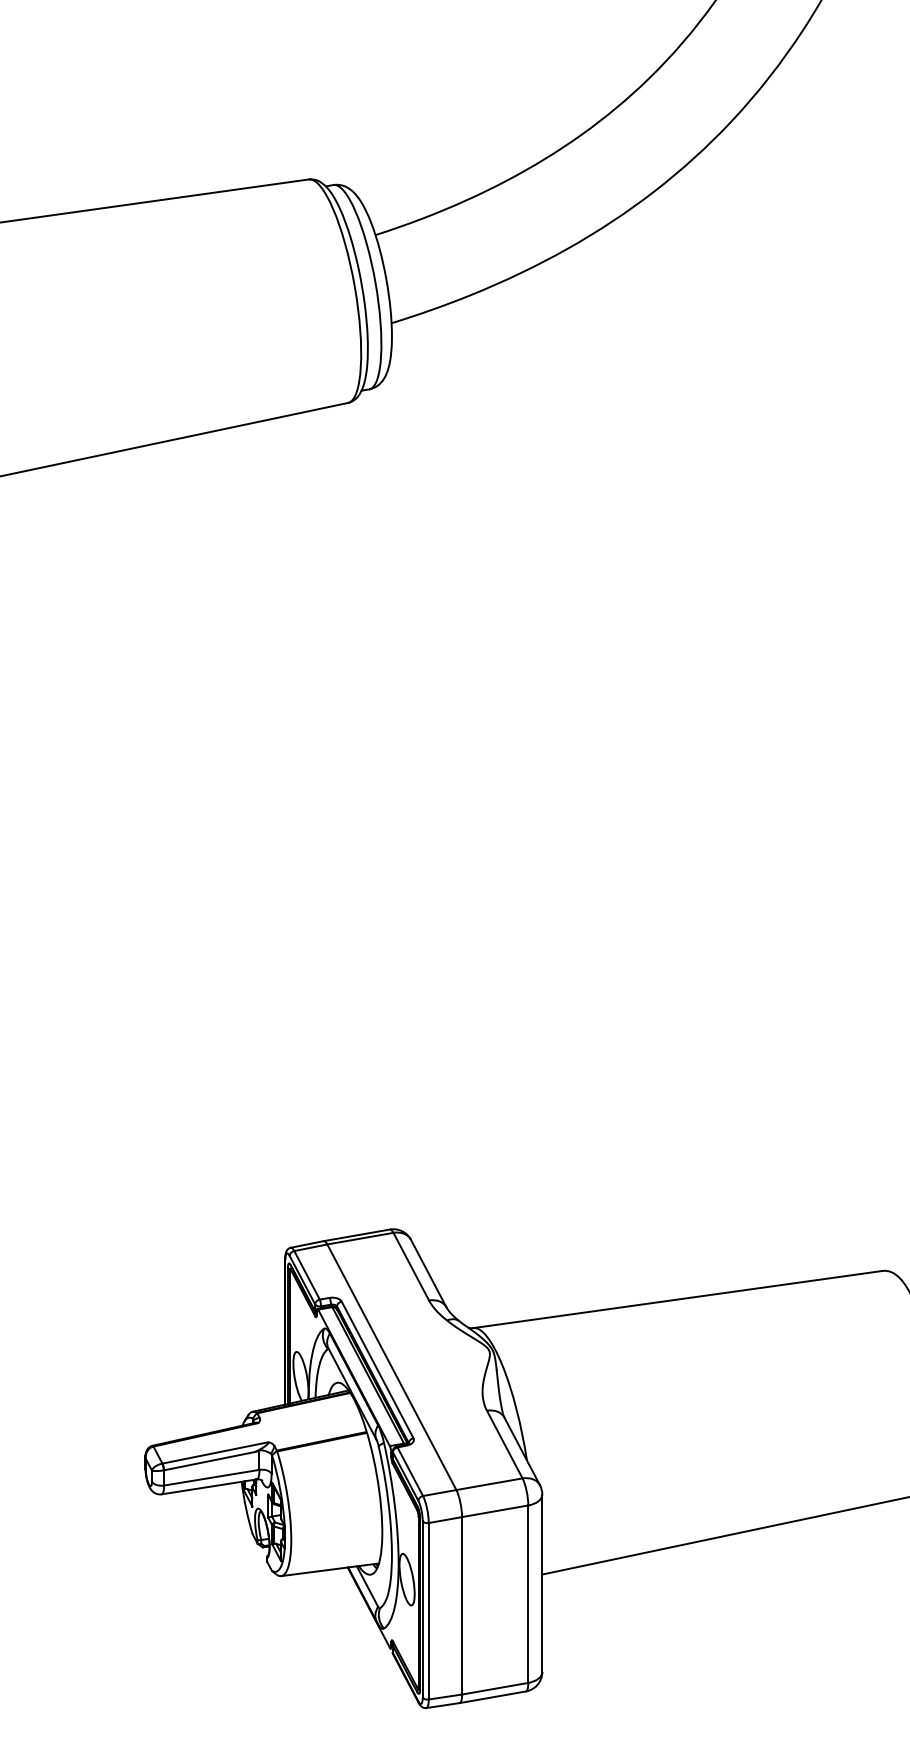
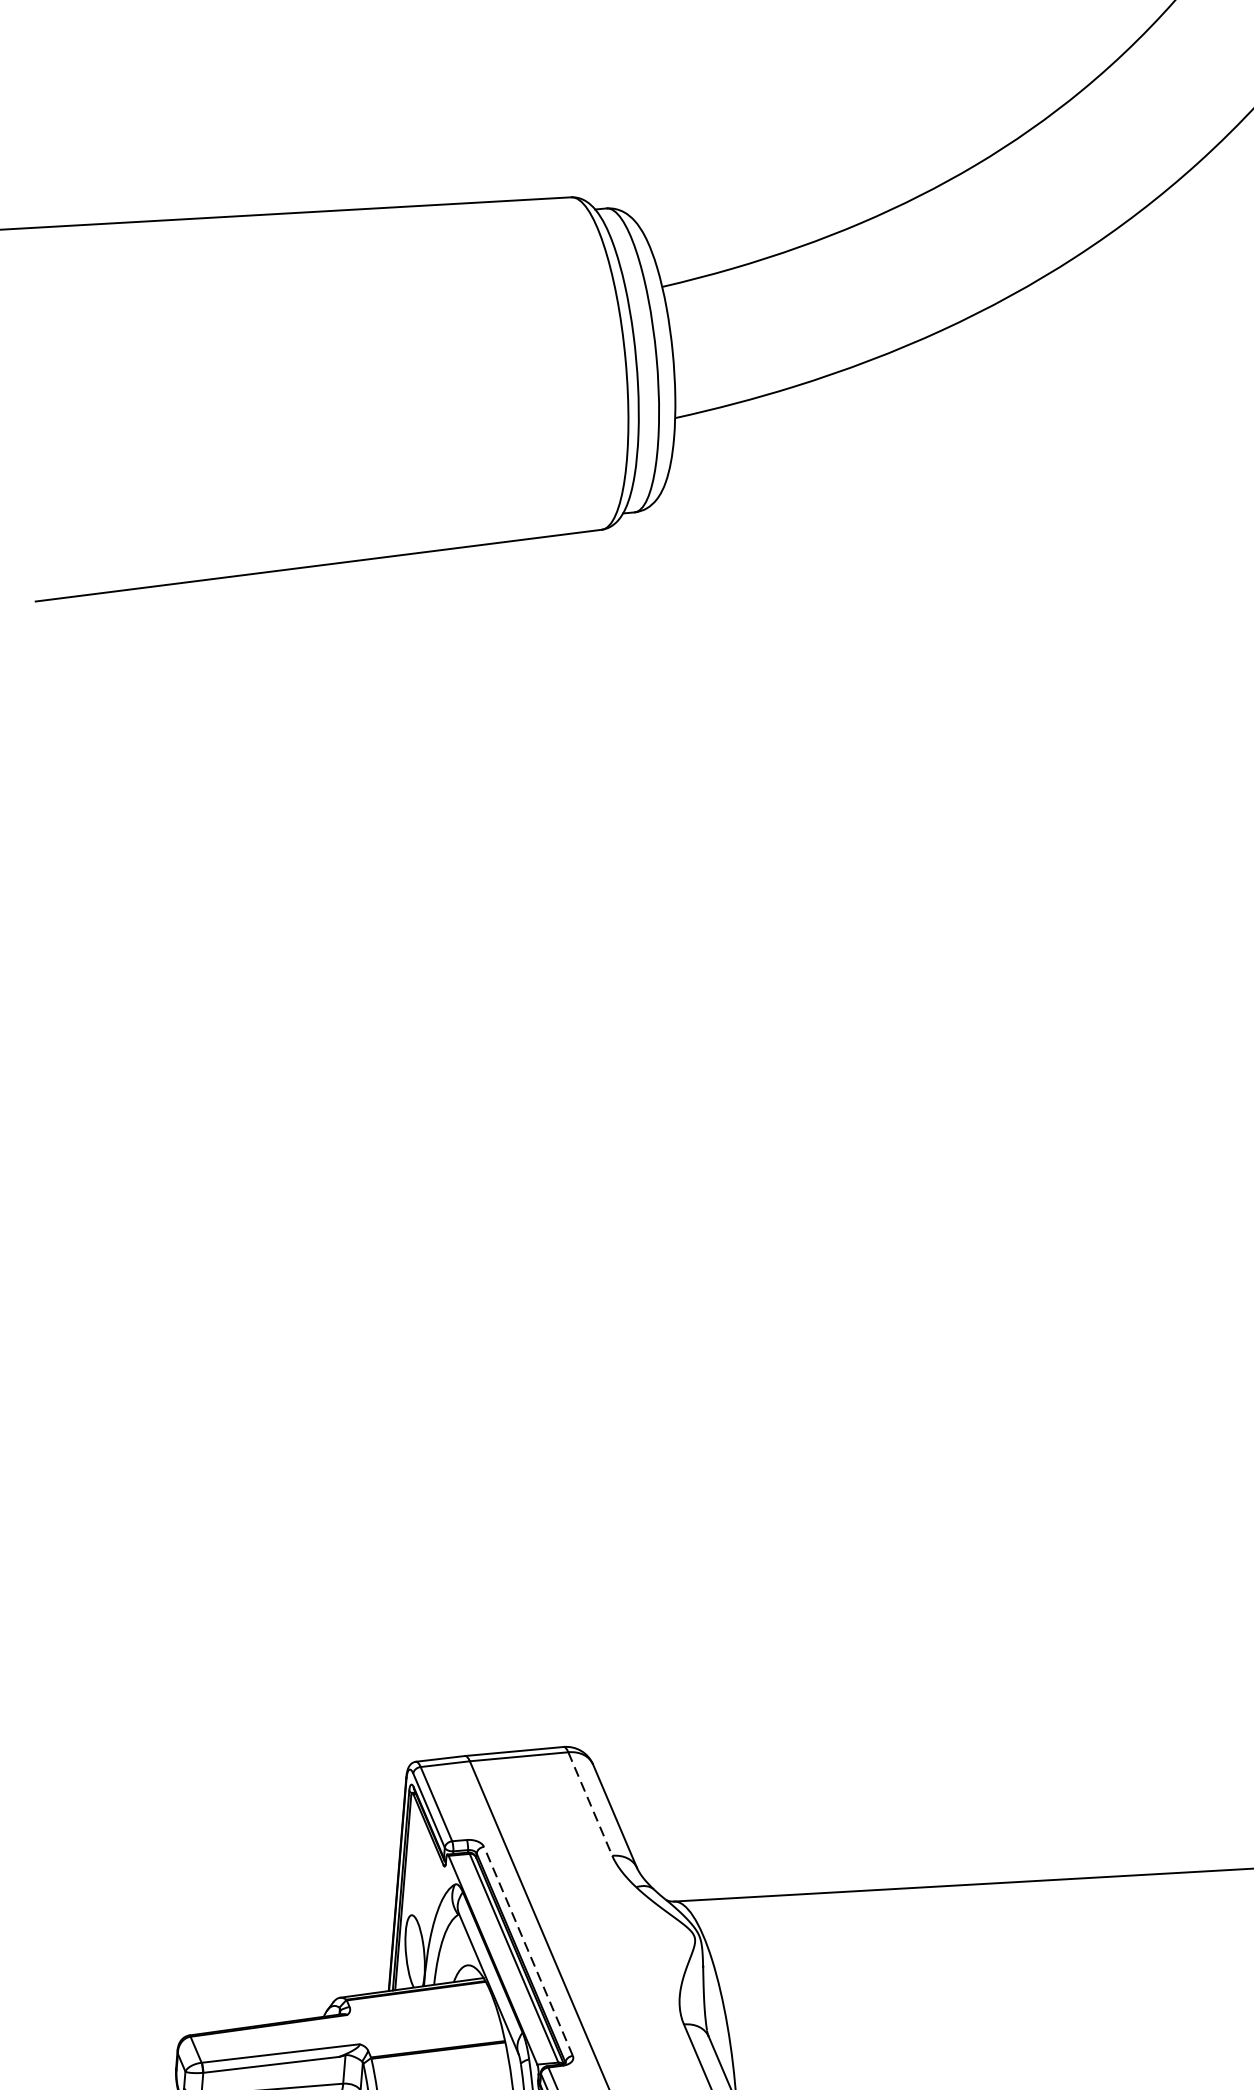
line: (411, 1267) -> (590, 1805), solid -> dashed
line: (377, 1369) -> (528, 1950), solid -> dashed

